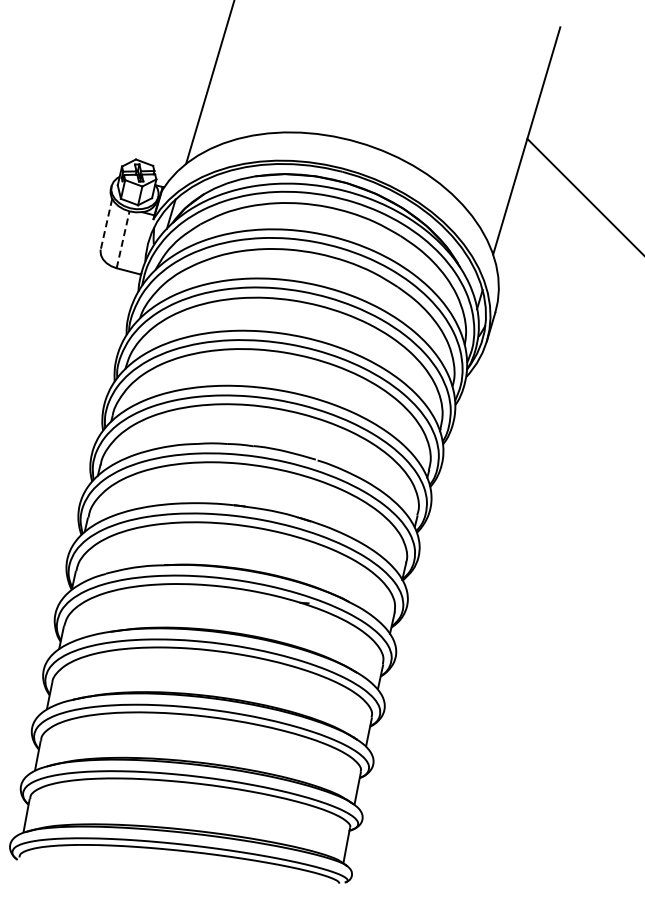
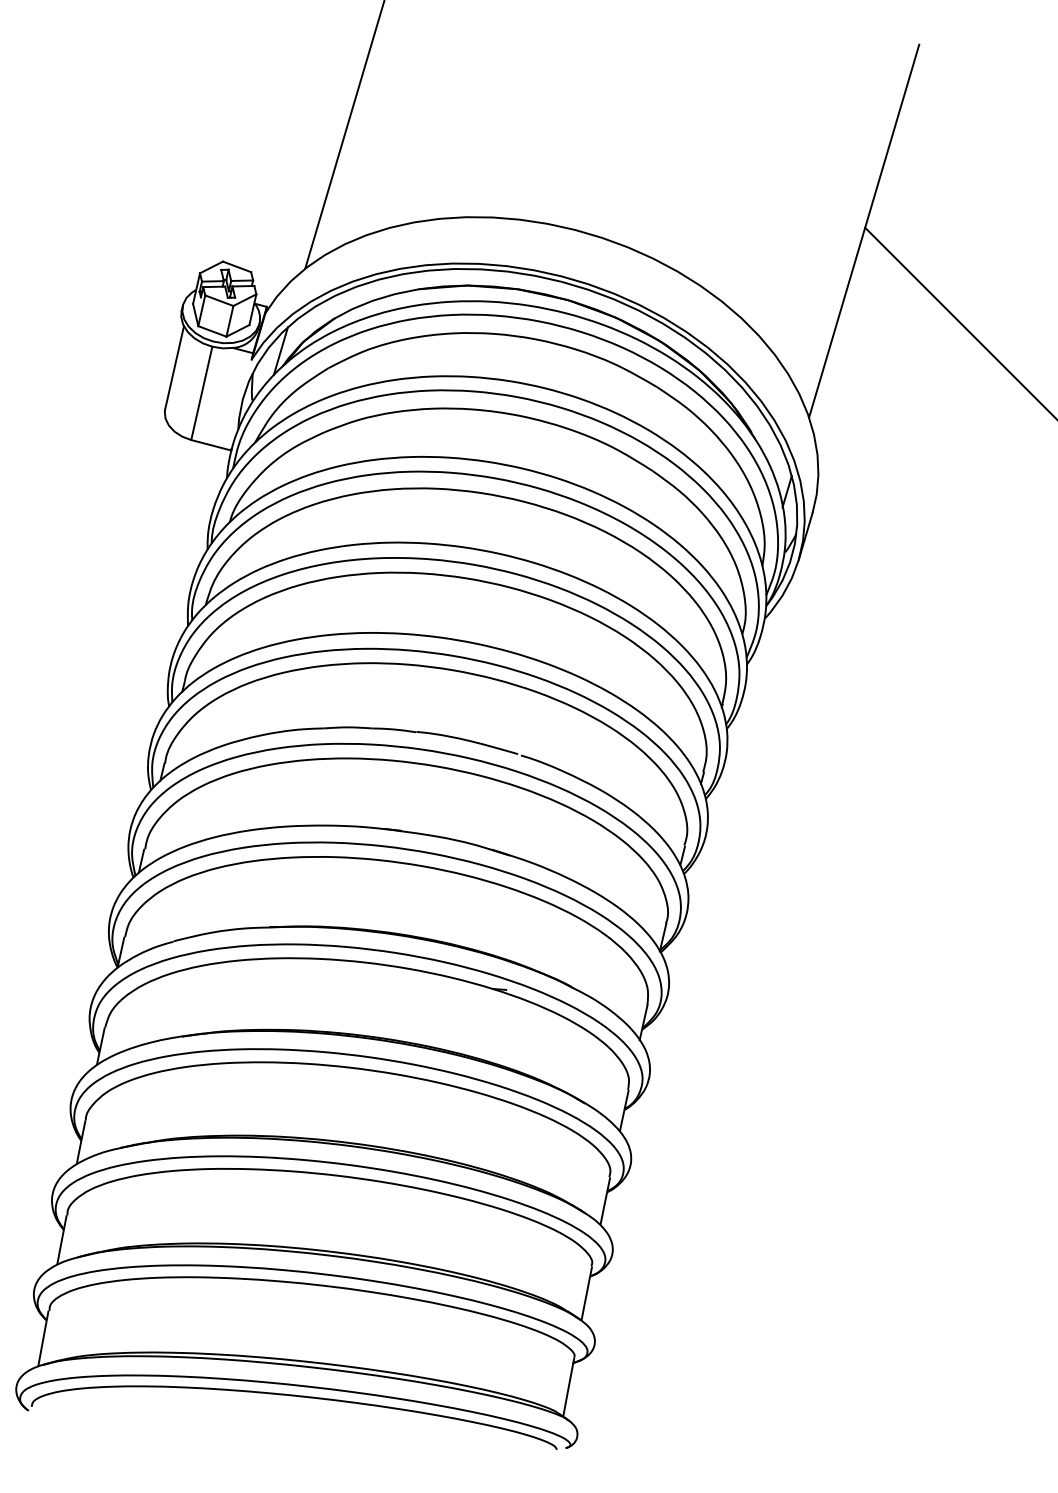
line: (106, 224) -> (174, 368), dashed -> solid
line: (123, 239) -> (202, 392), dashed -> solid

